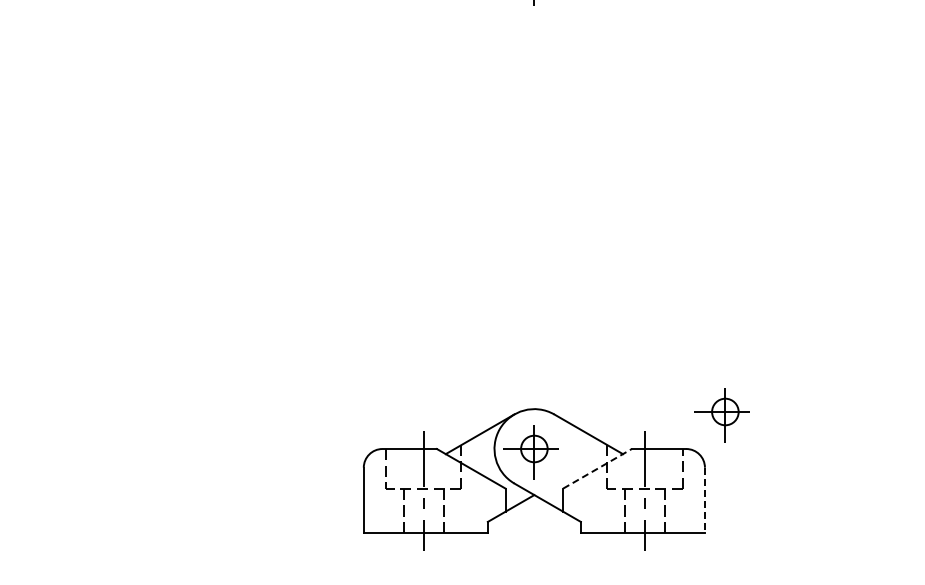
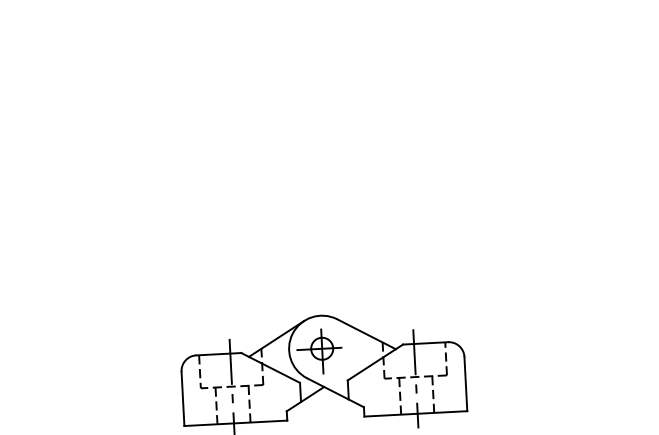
part: (721, 415) -> (475, 312), removed
line: (597, 468) -> (375, 362), dashed -> solid
line: (704, 500) -> (465, 384), dashed -> solid

